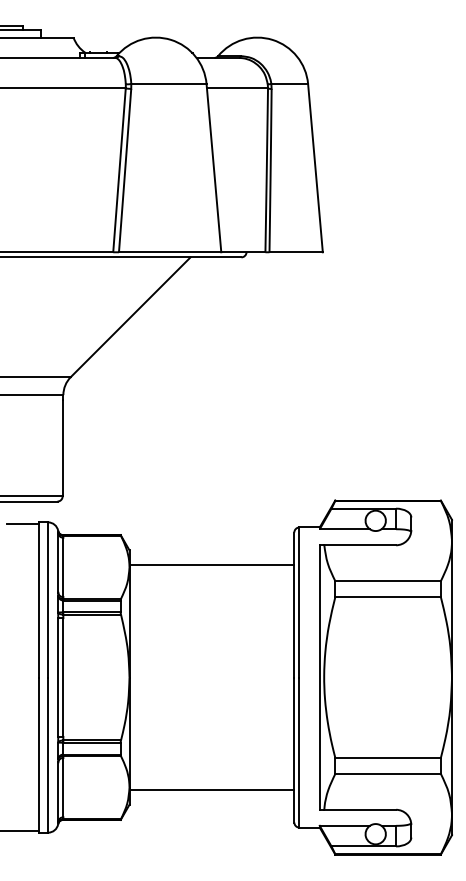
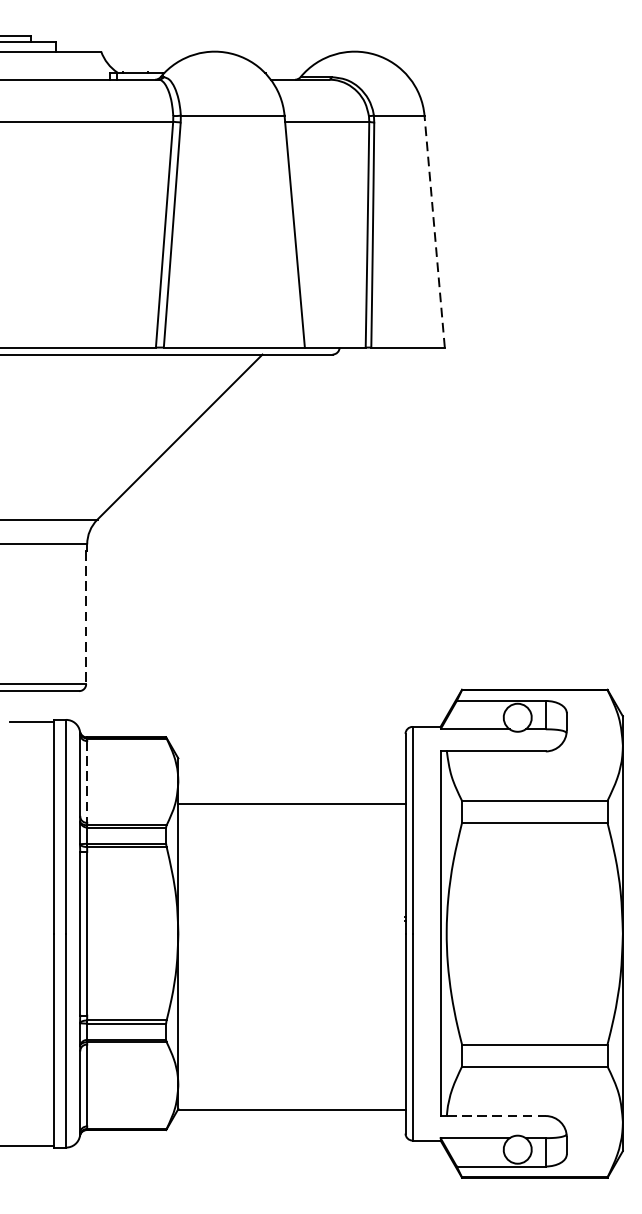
line: (315, 167) -> (434, 230), solid -> dashed
line: (62, 448) -> (85, 618), solid -> dashed
line: (211, 564) -> (291, 804), moved
line: (63, 567) -> (87, 782), solid -> dashed
line: (211, 790) -> (291, 1110), moved
line: (360, 809) -> (496, 1115), solid -> dashed

